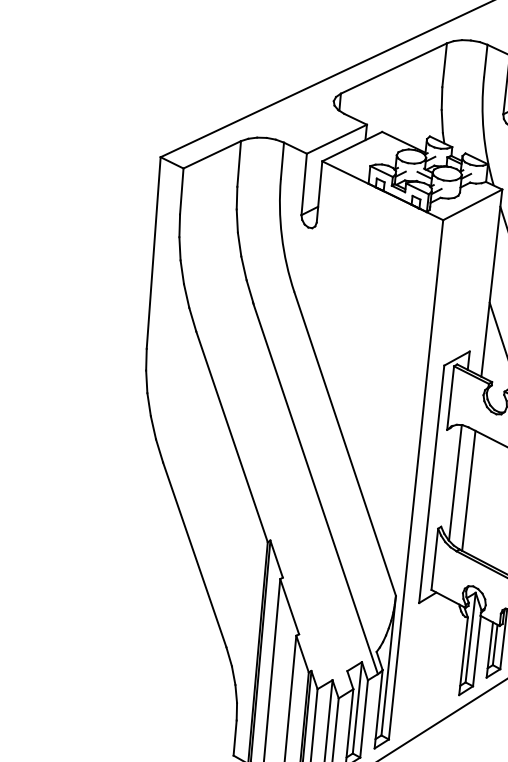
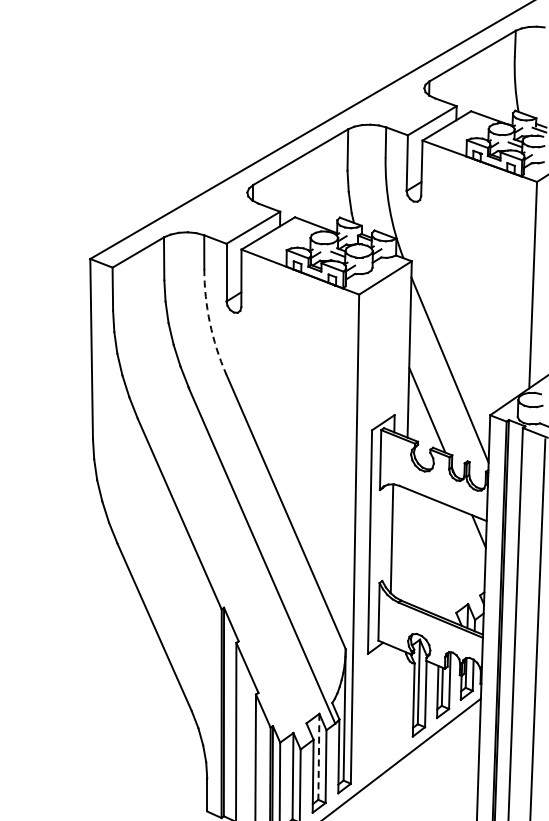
arc: (281, 235) -> (209, 322), solid -> dashed
line: (468, 490) -> (404, 544), removed
line: (356, 708) -> (318, 757), solid -> dashed

